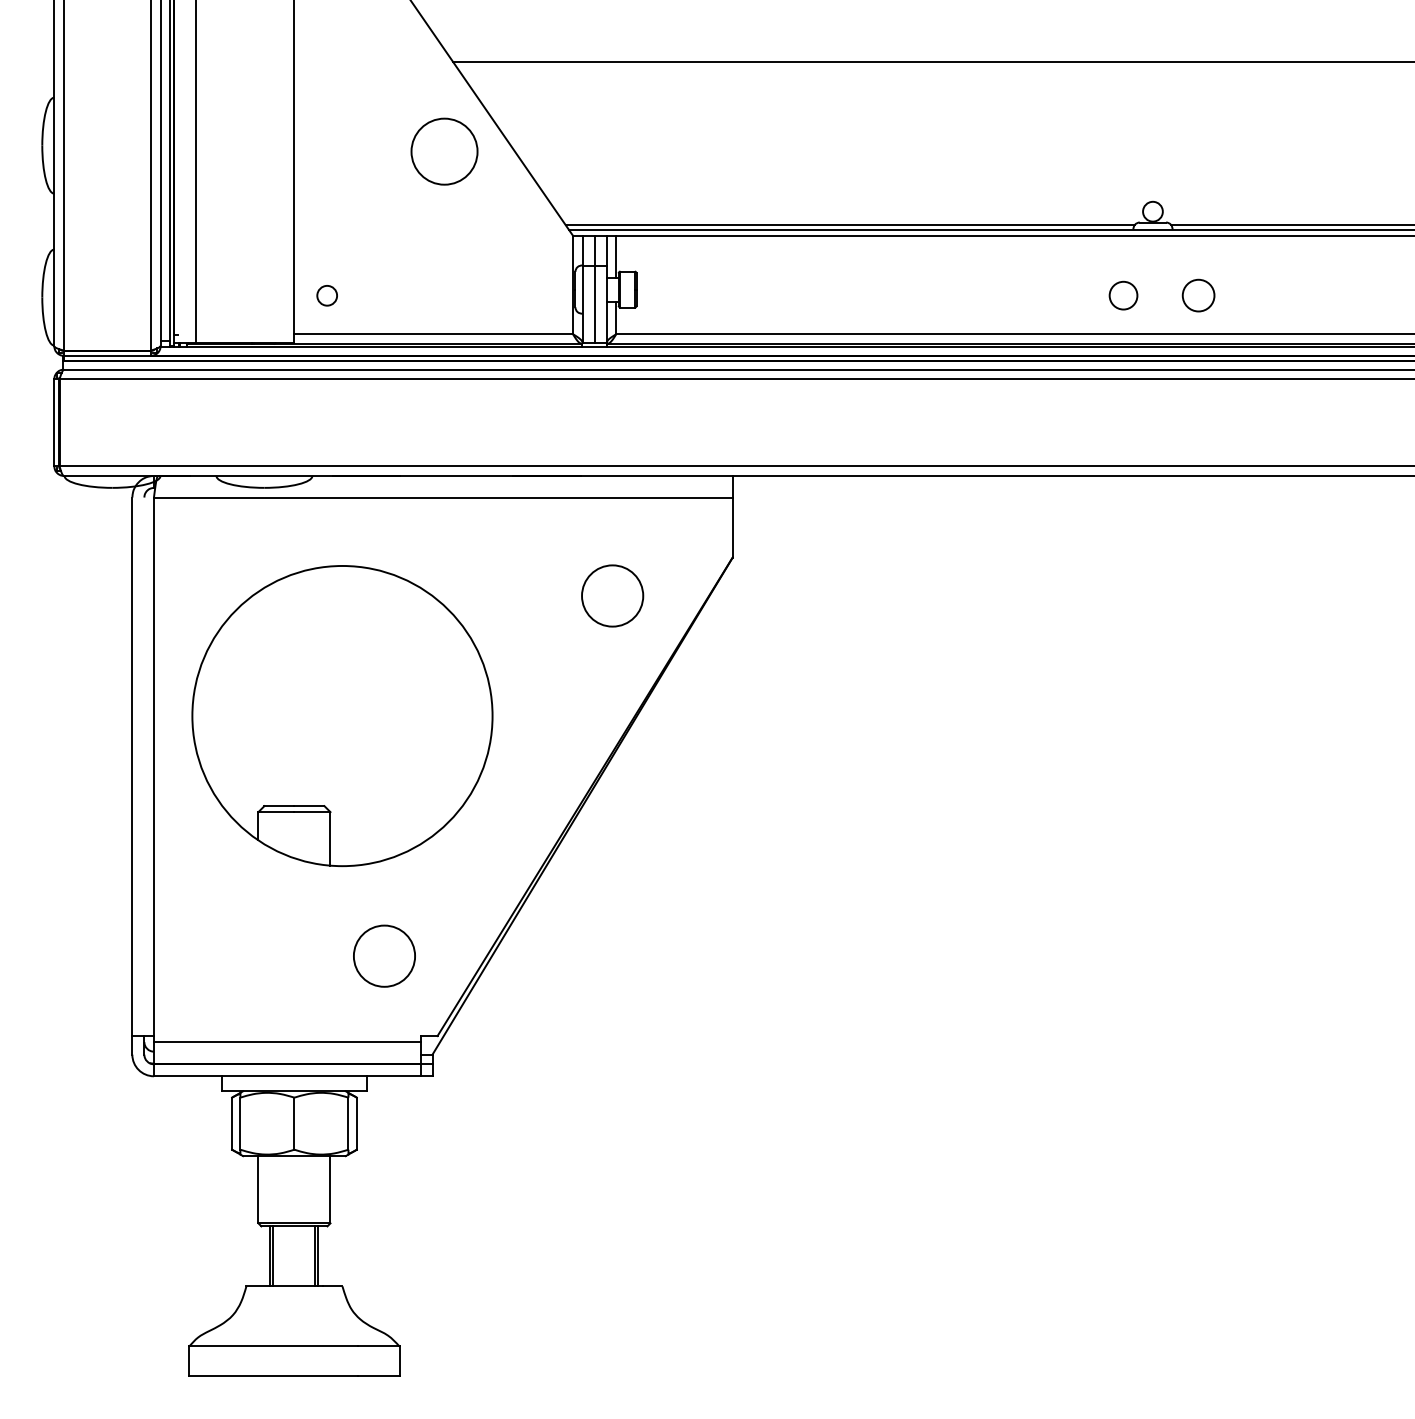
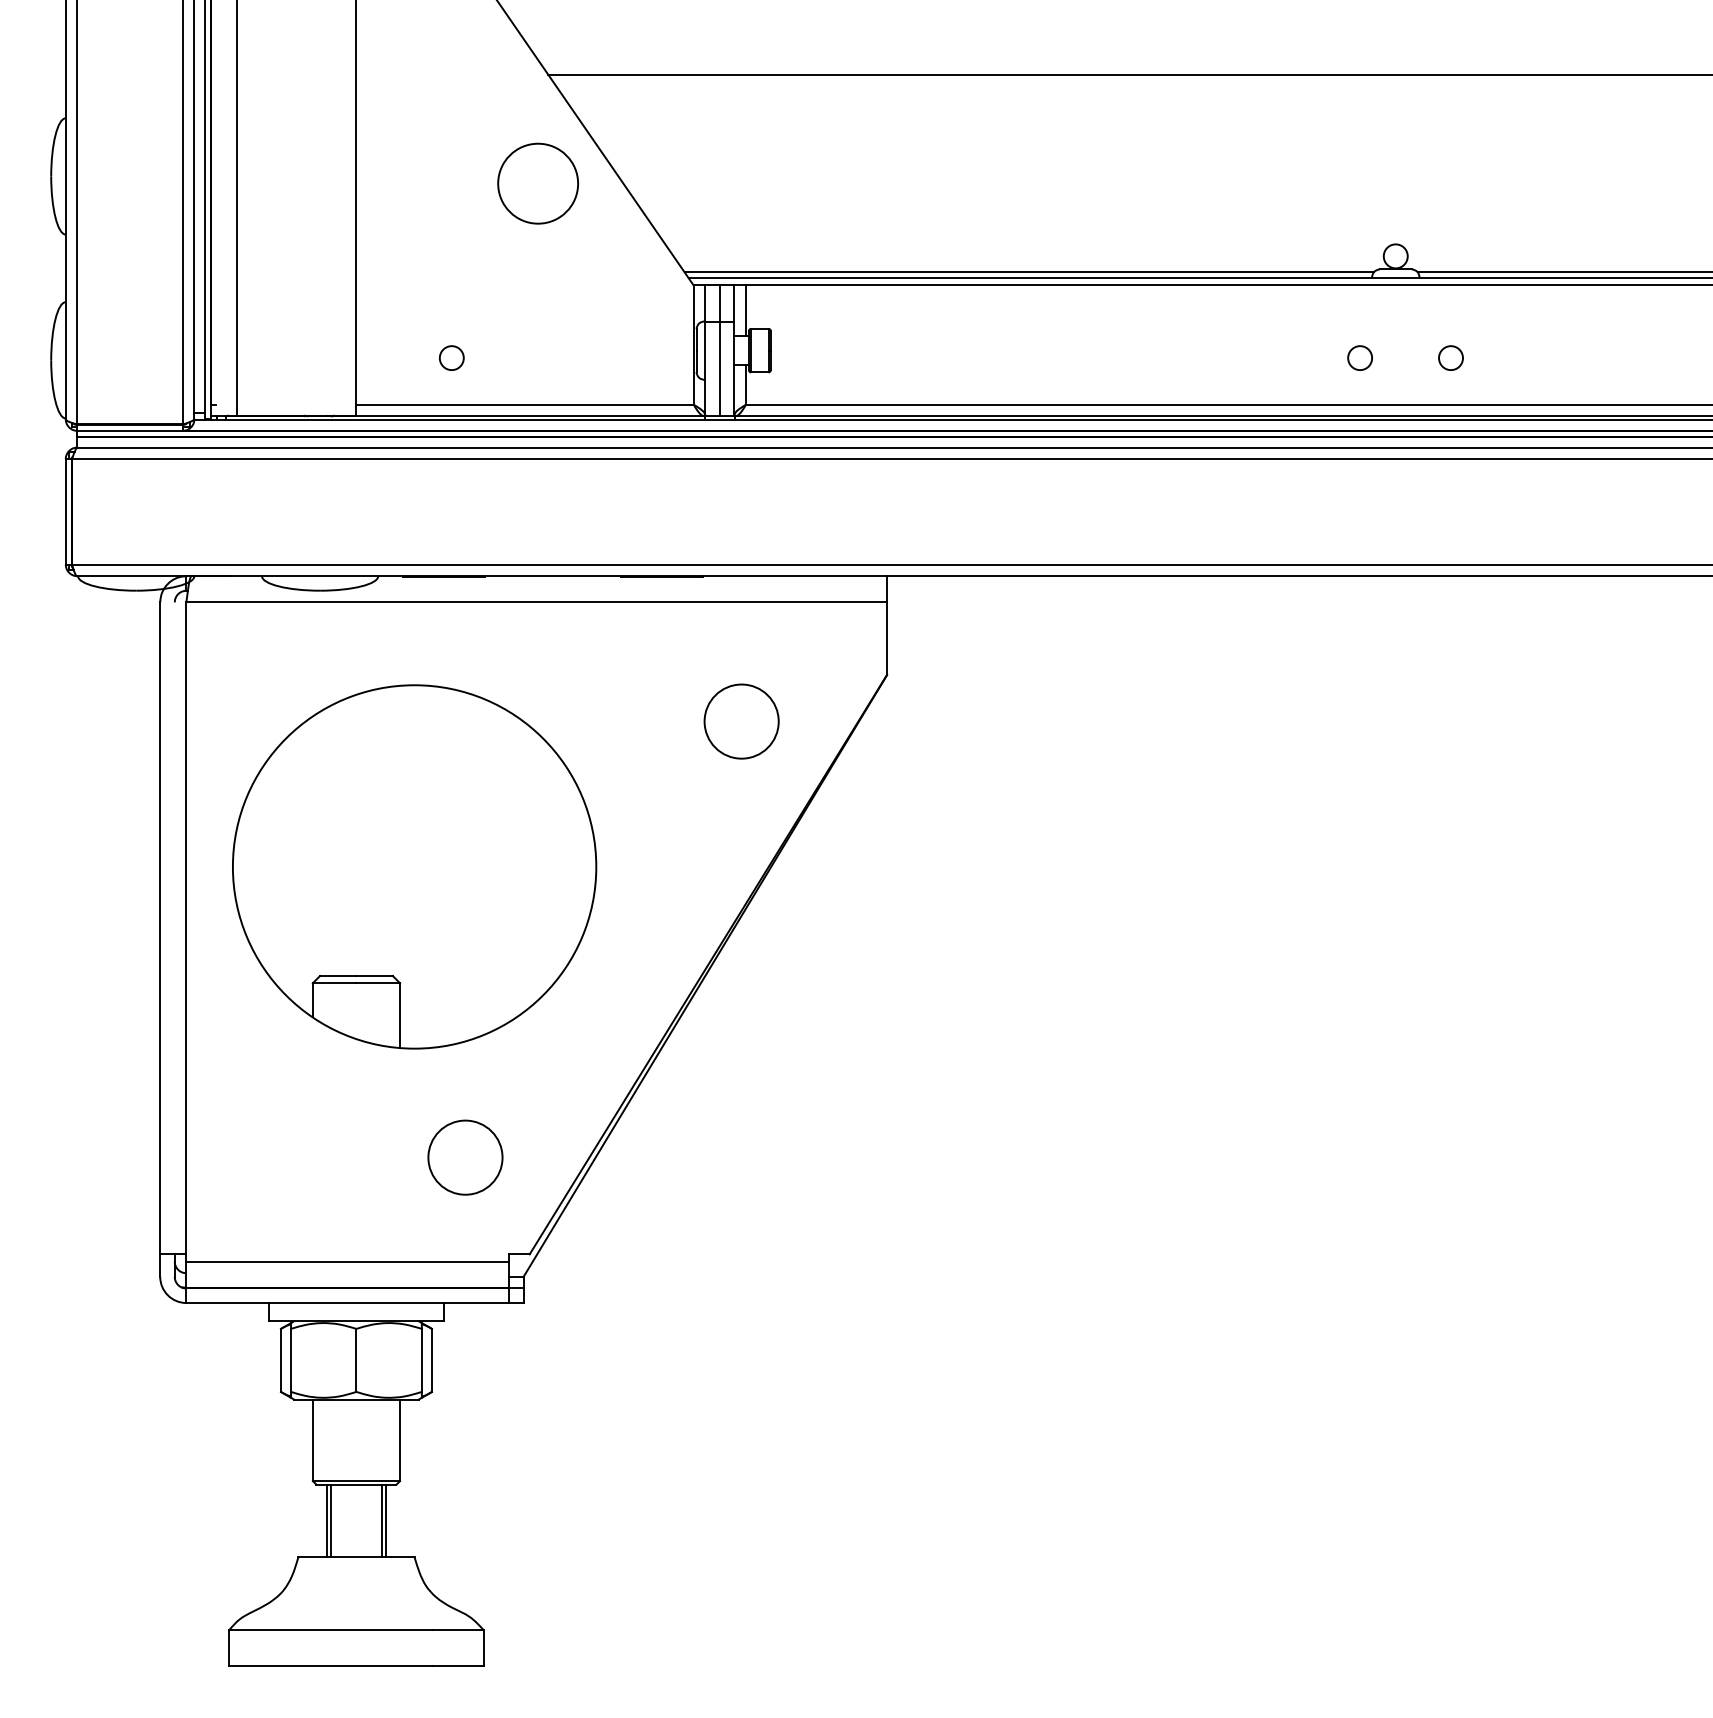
circle: (326, 295) -> (450, 357), moved
circle: (1123, 295) -> (1360, 357), size x0.71
circle: (1198, 295) -> (1450, 357), size x0.62

